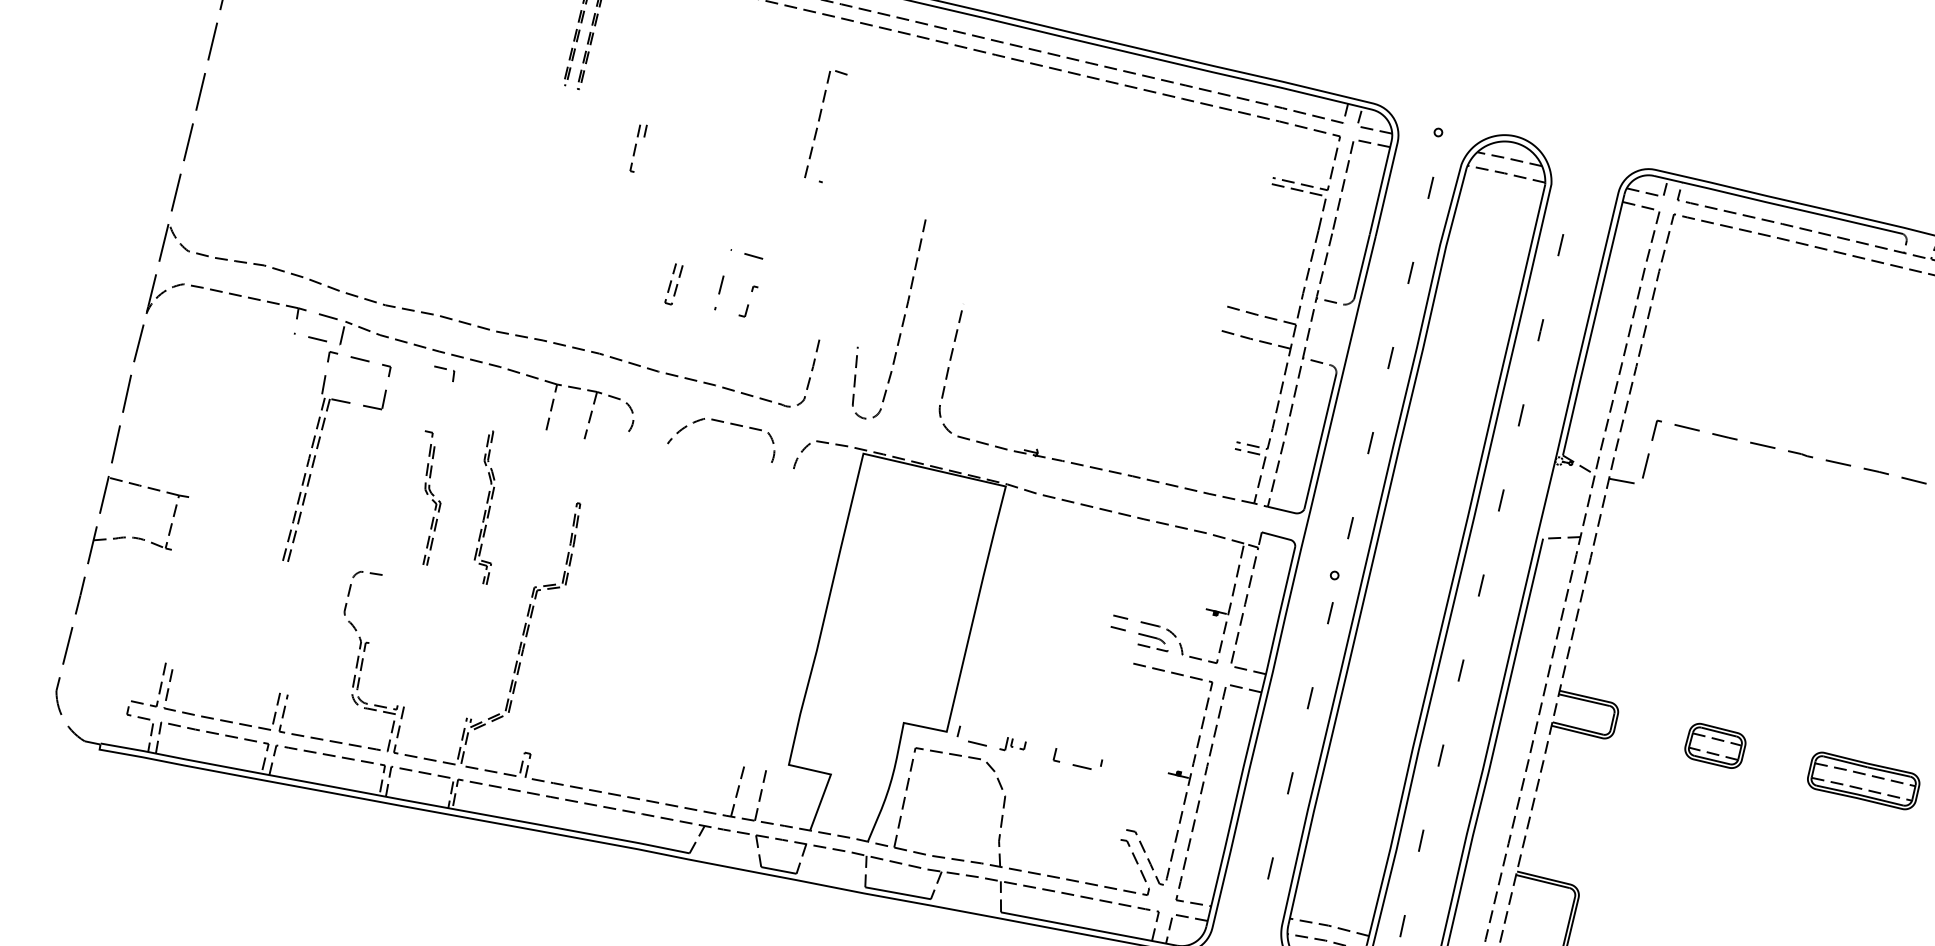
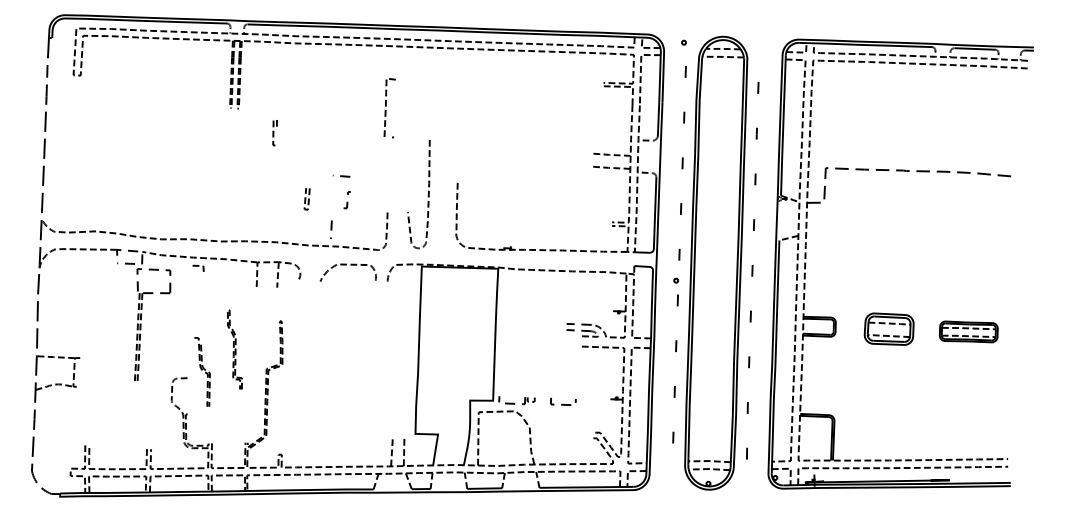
part: (824, 126) -> (389, 108), moved
line: (719, 292) -> (331, 229), moved
part: (427, 497) -> (202, 371), moved
curve: (487, 507) -> (234, 349), moved
part: (1714, 744) -> (888, 328), size x1.6

